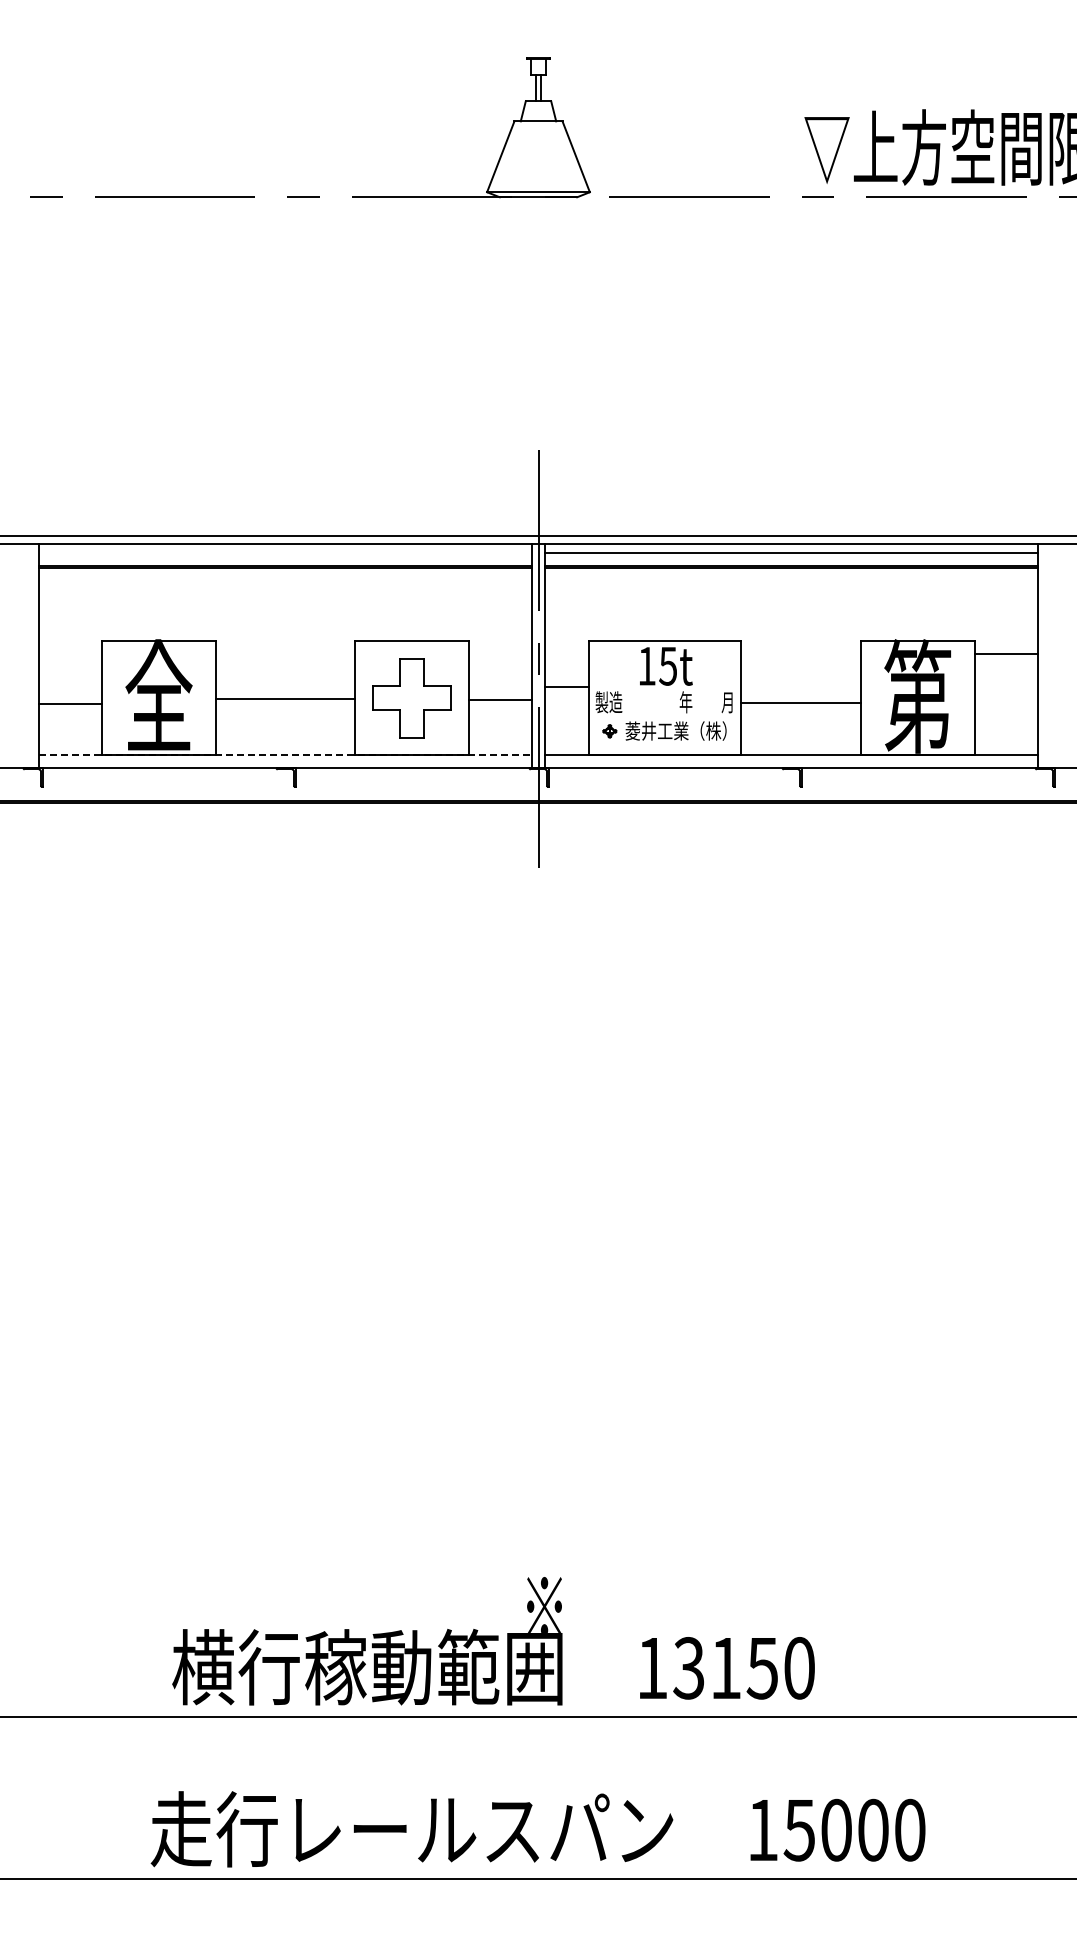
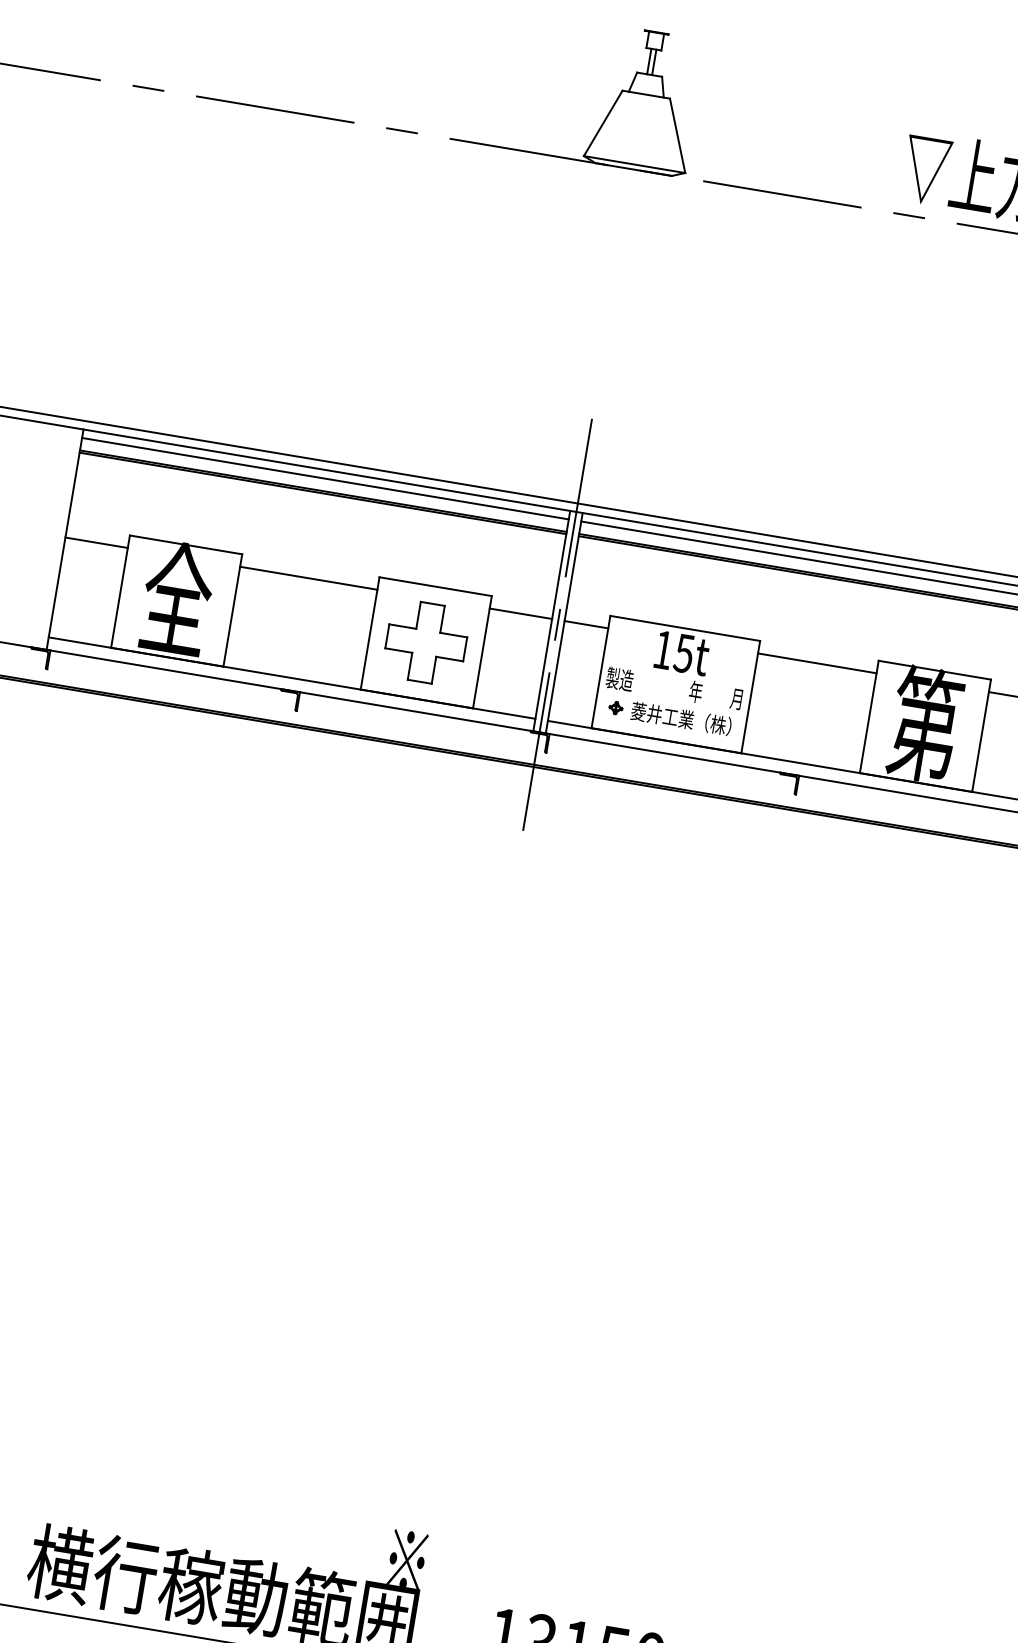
line: (285, 553) -> (325, 479), added
line: (566, 687) -> (585, 625), moved
line: (285, 699) -> (308, 578), moved
line: (500, 700) -> (520, 614), moved
line: (800, 703) -> (816, 663), moved
line: (69, 704) -> (95, 543), moved
line: (285, 755) -> (292, 678), dashed -> solid

